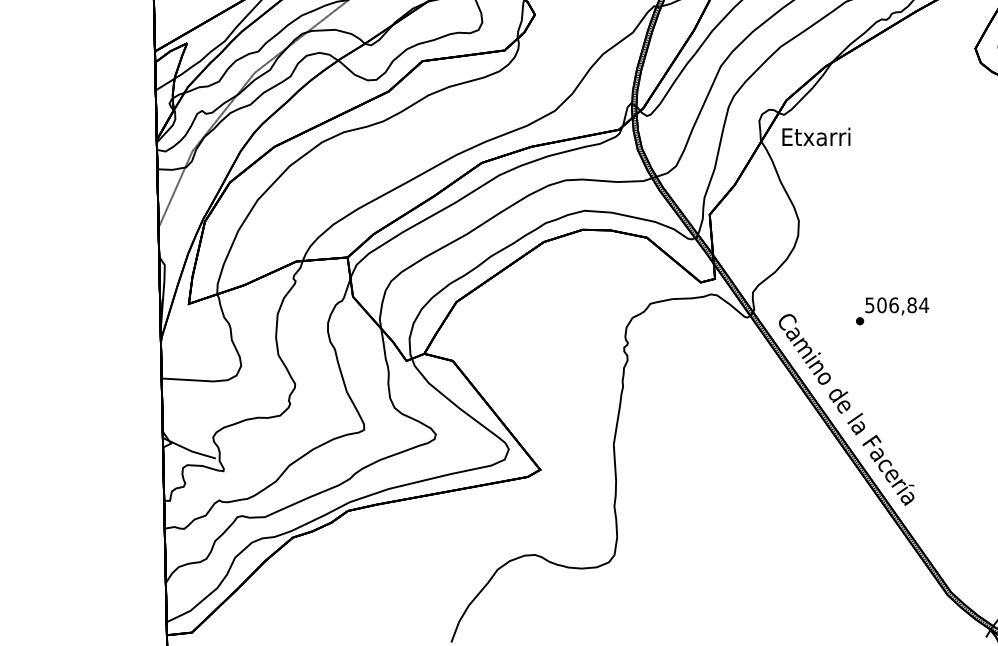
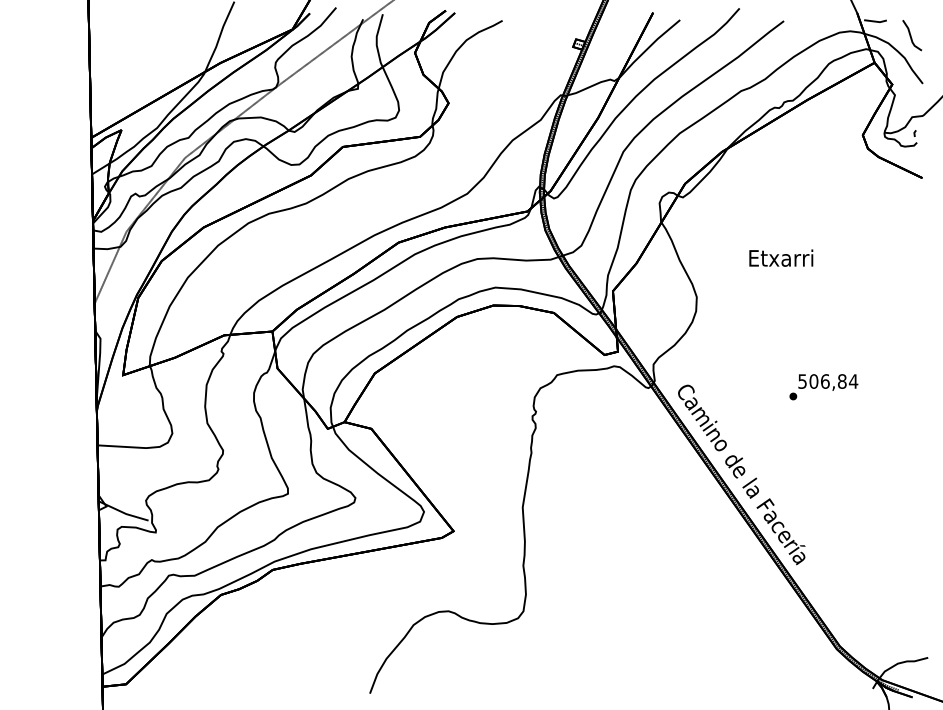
text: (816, 136) -> (781, 257), moved
text: (892, 311) -> (823, 387), moved

